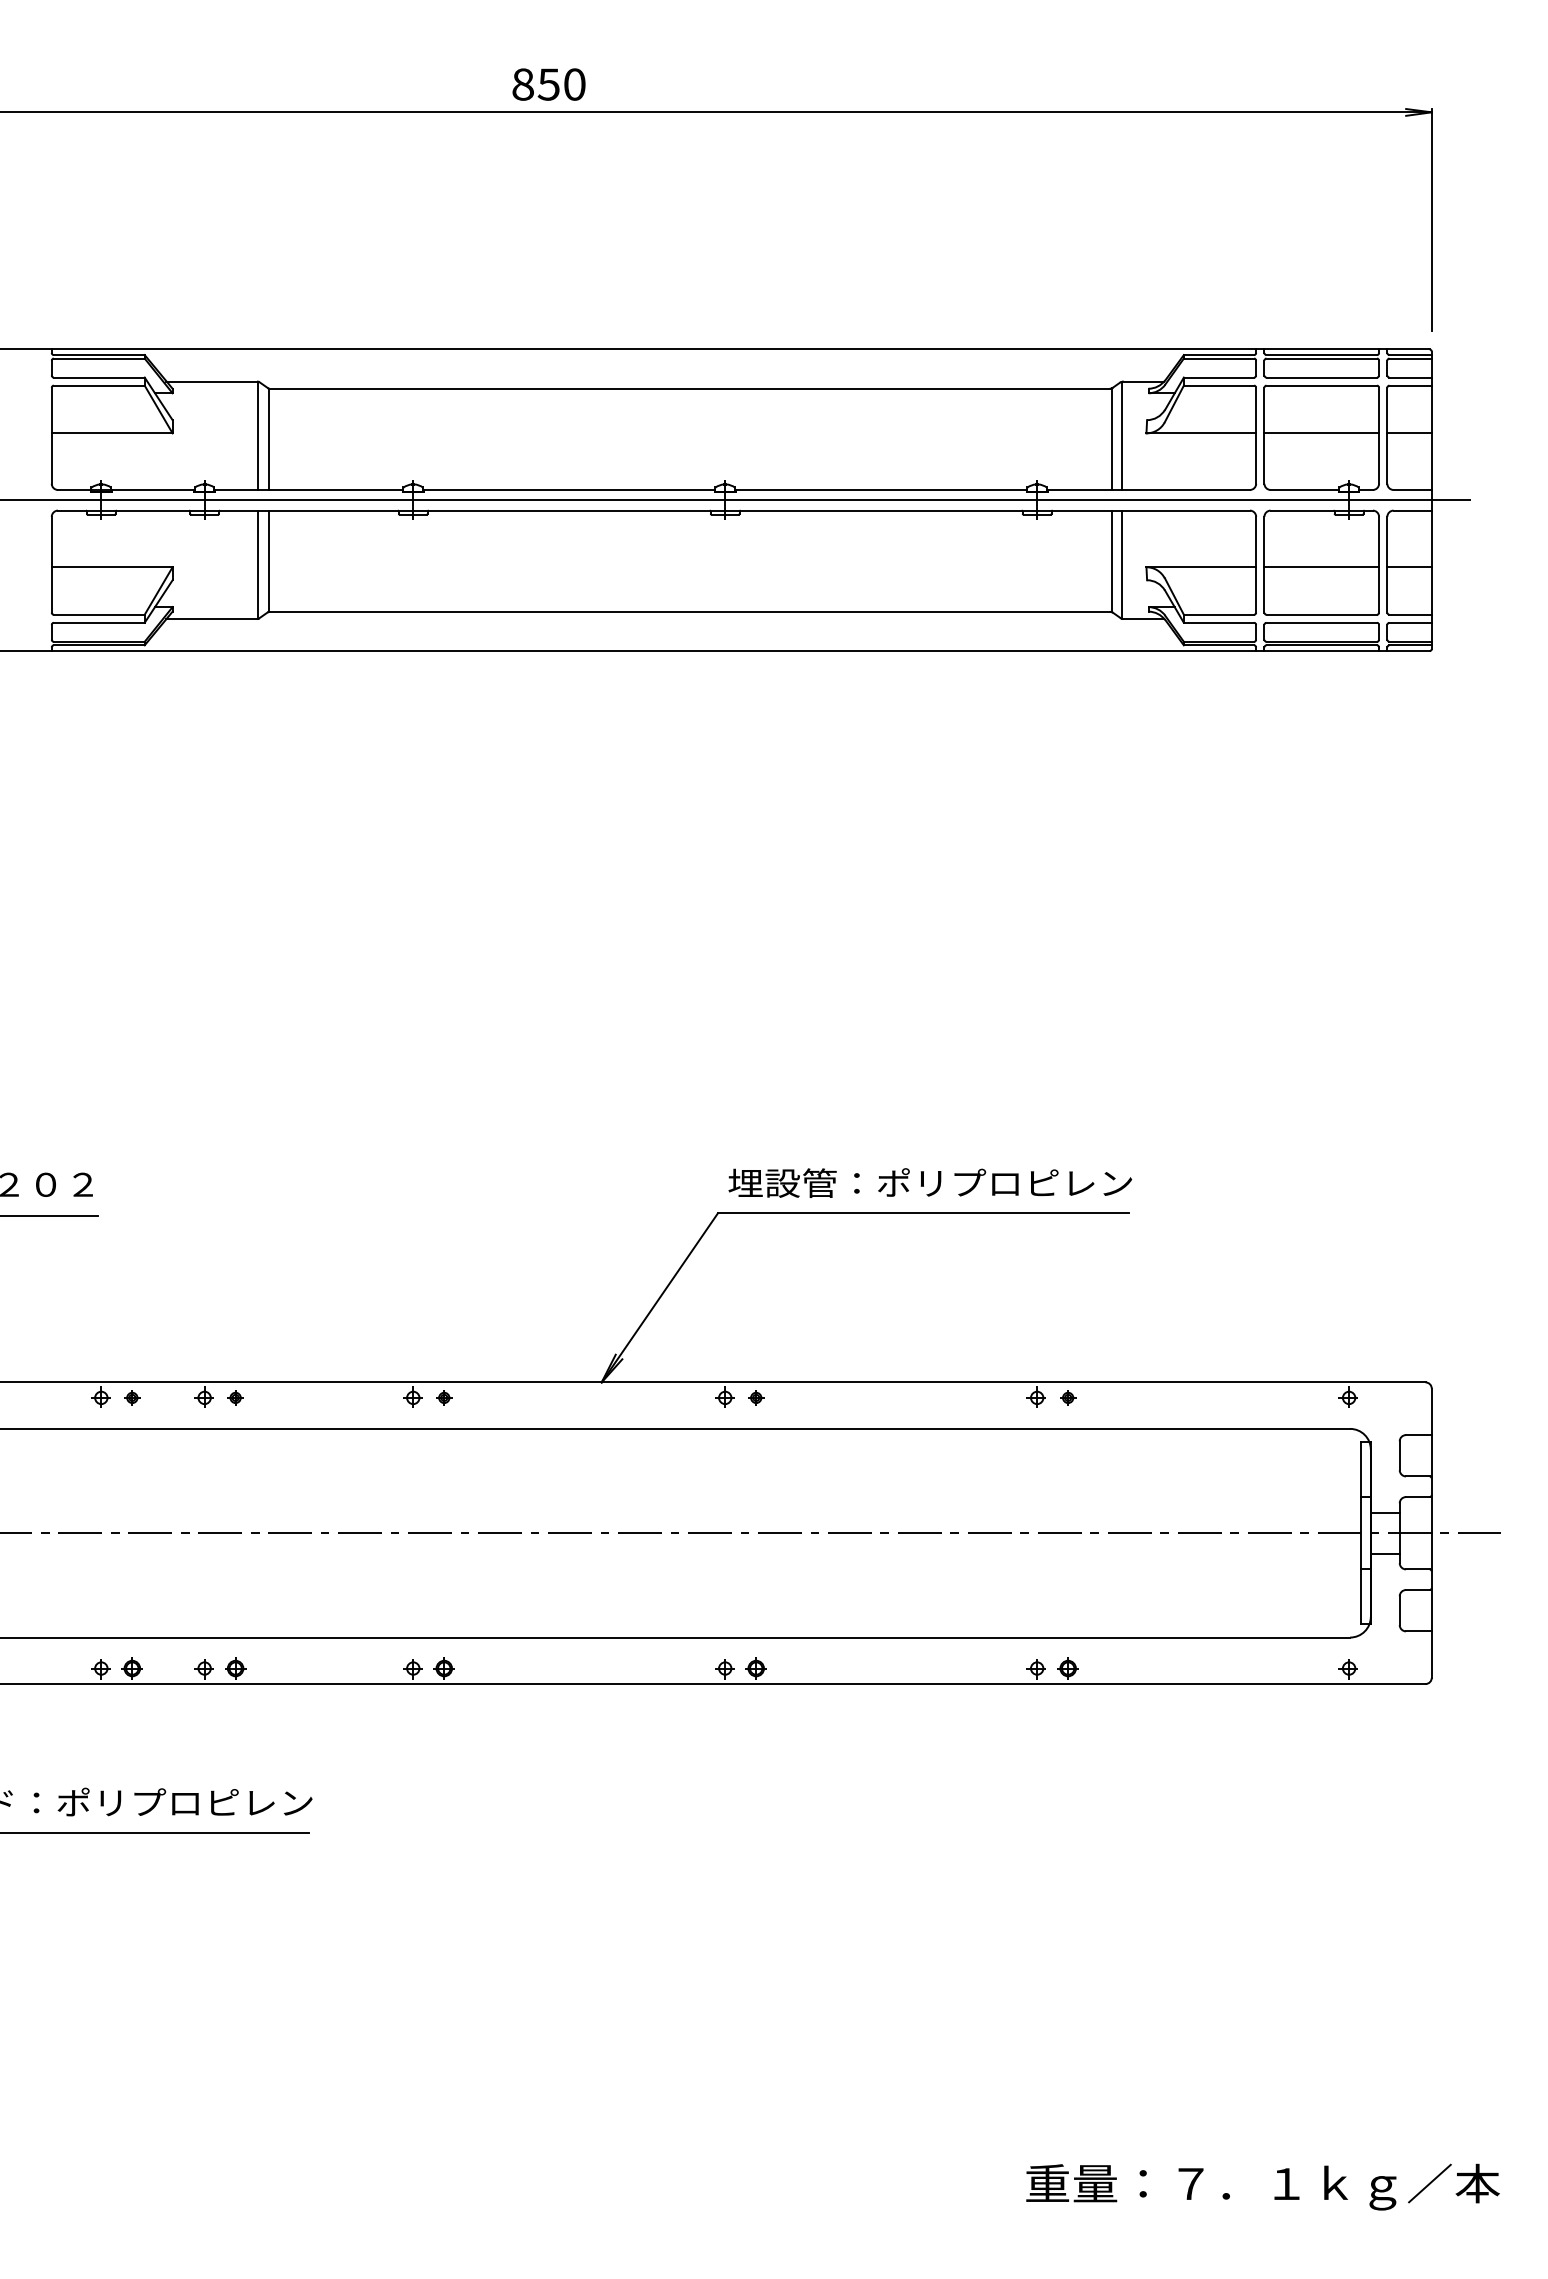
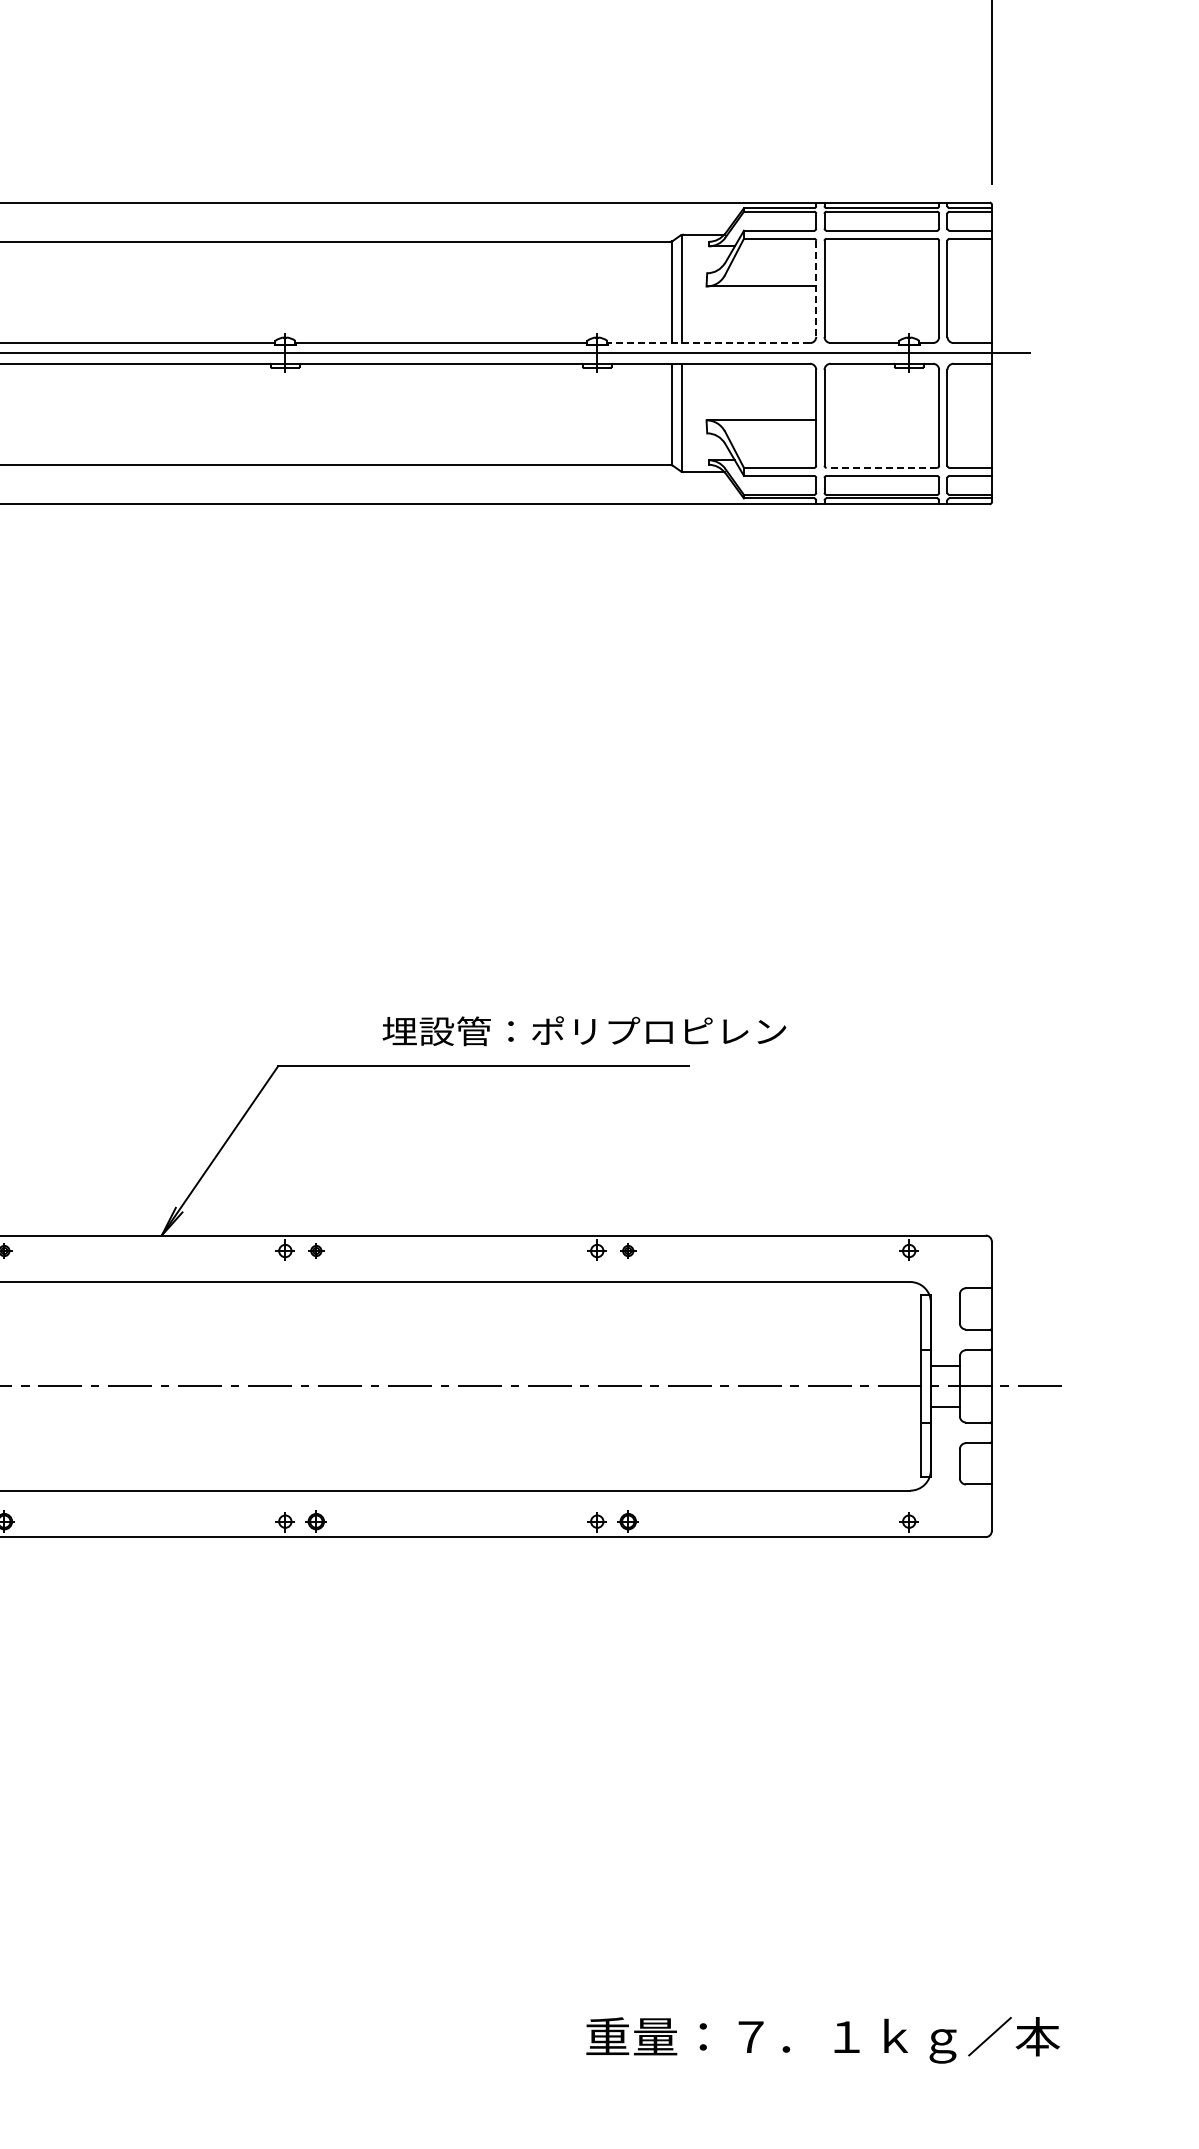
line: (1321, 433) -> (881, 286), removed
line: (1409, 433) -> (969, 286), removed
line: (1256, 436) -> (816, 289), solid -> dashed
line: (1148, 489) -> (708, 342), solid -> dashed
line: (1321, 567) -> (881, 420), removed
line: (1409, 567) -> (969, 420), removed
line: (1321, 614) -> (881, 467), solid -> dashed
text: (930, 1182) -> (584, 1030), moved

